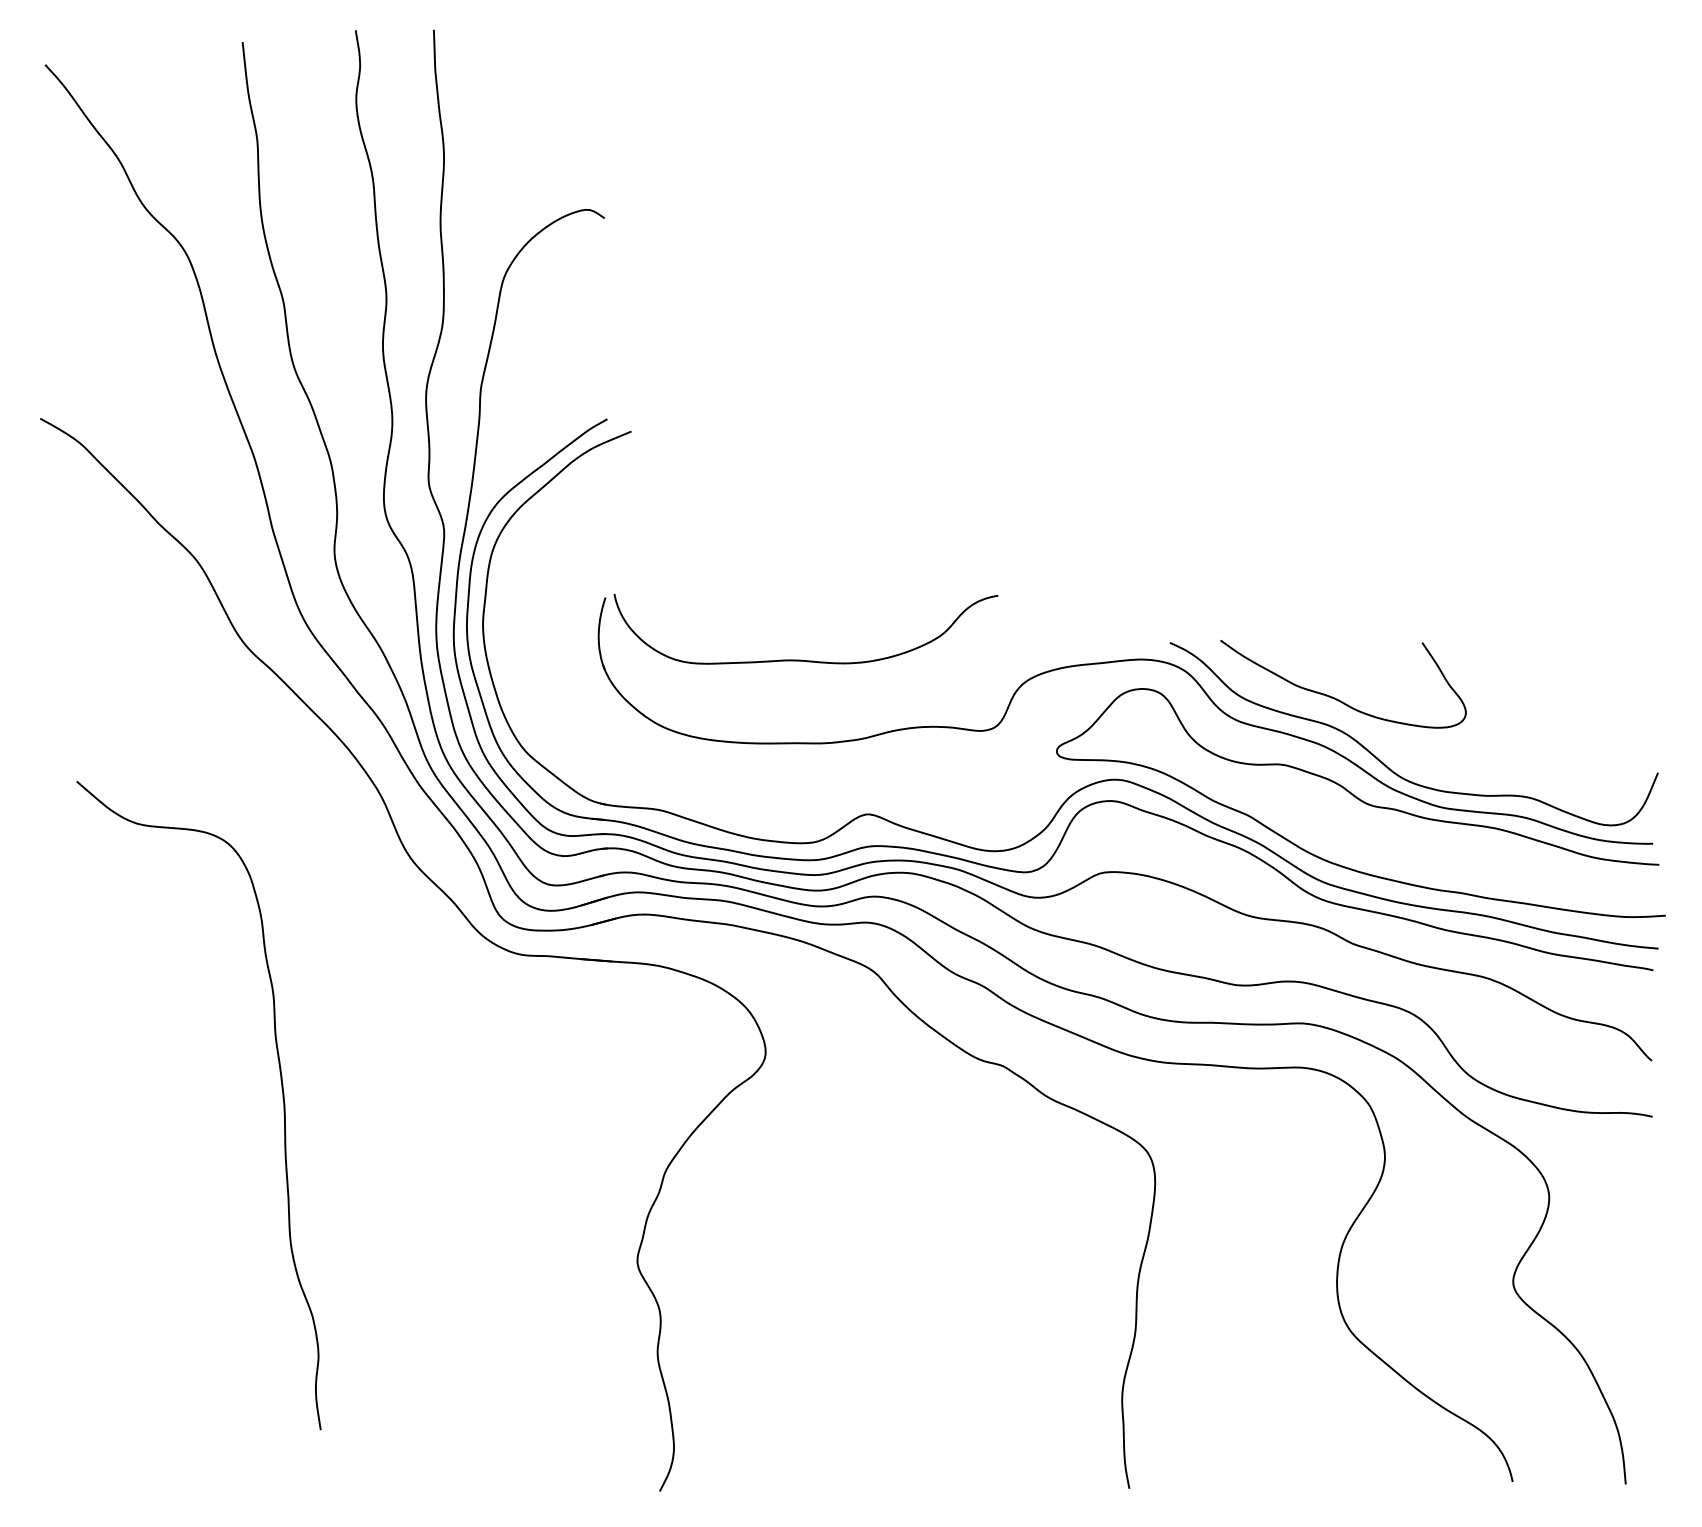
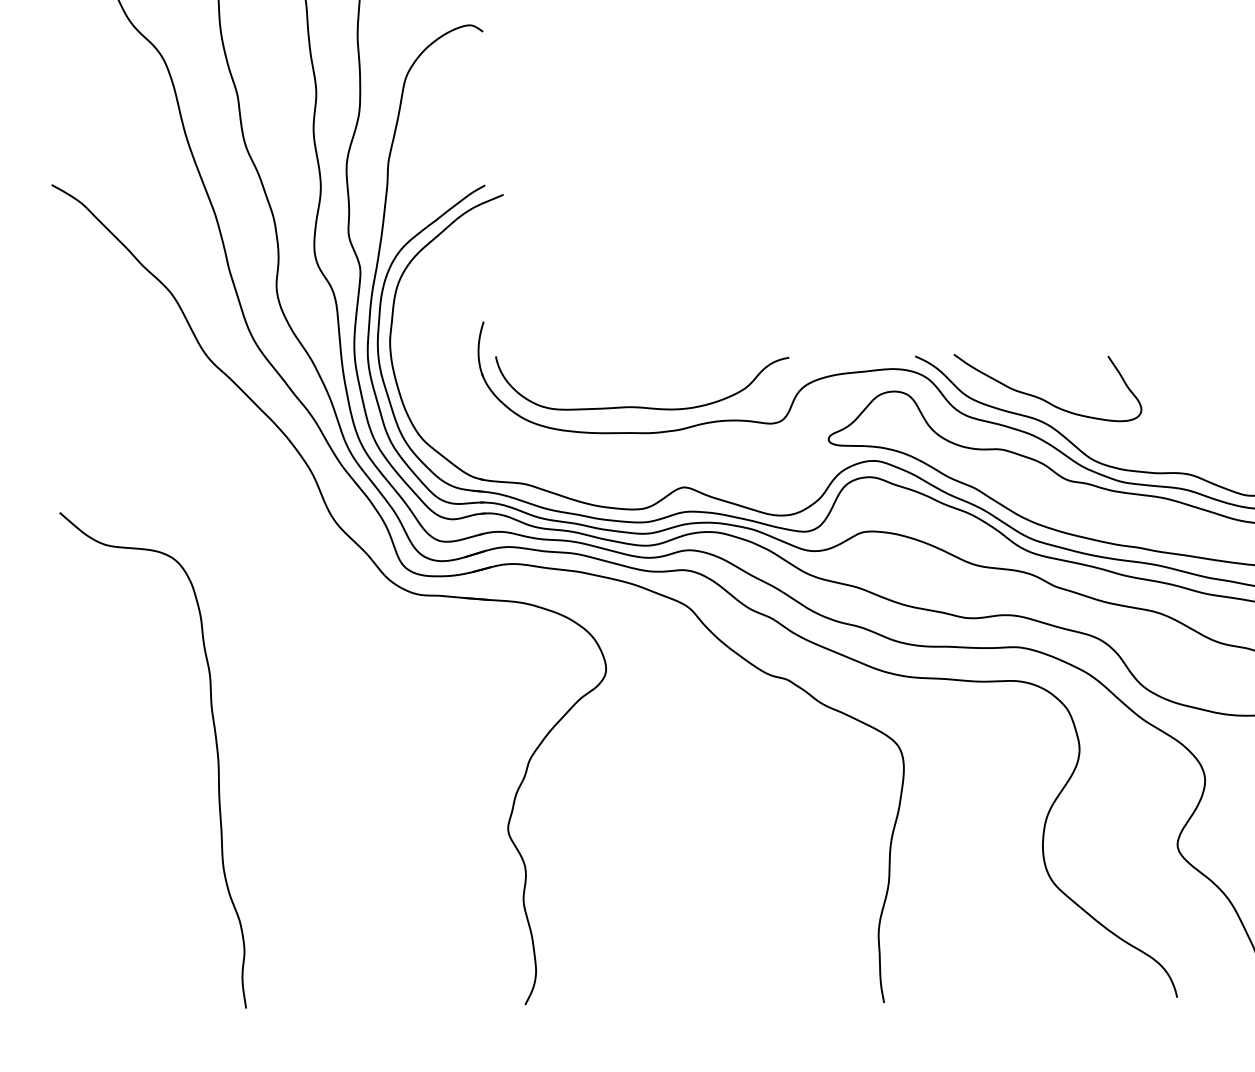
curve: (802, 659) -> (639, 406), moved
curve: (282, 1098) -> (216, 755), moved

